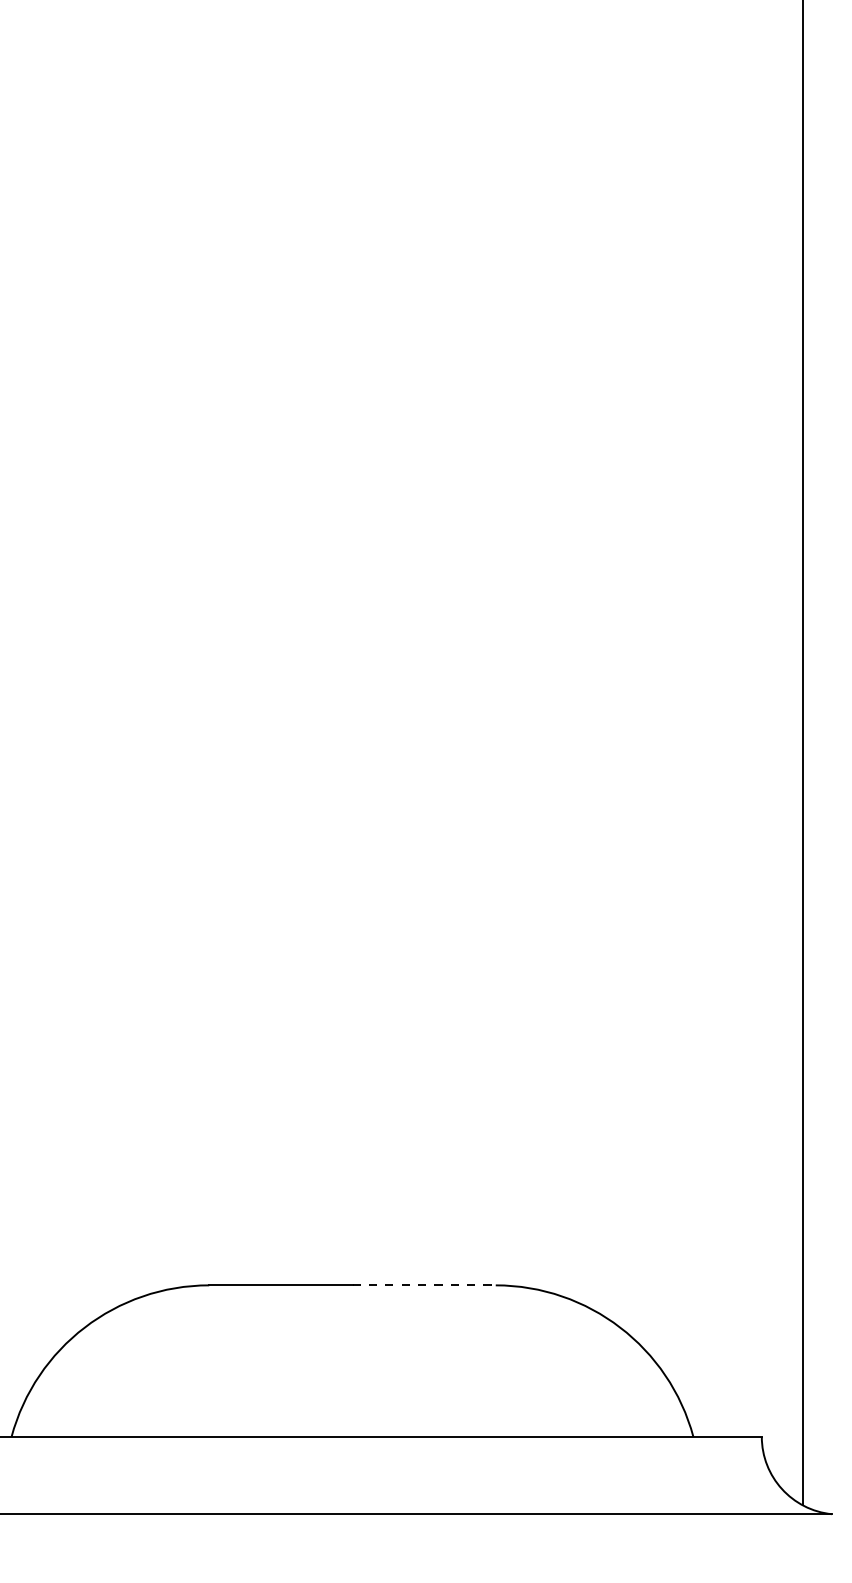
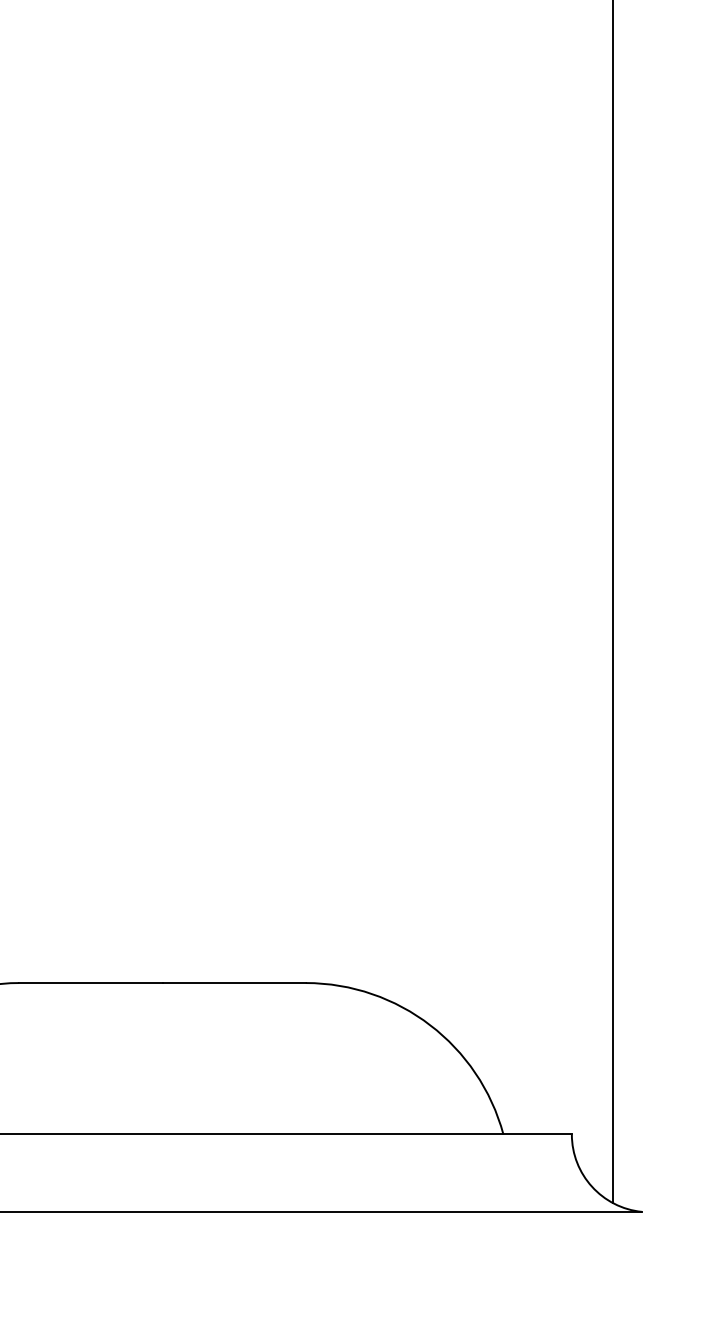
line: (424, 1285) -> (234, 983), dashed -> solid

